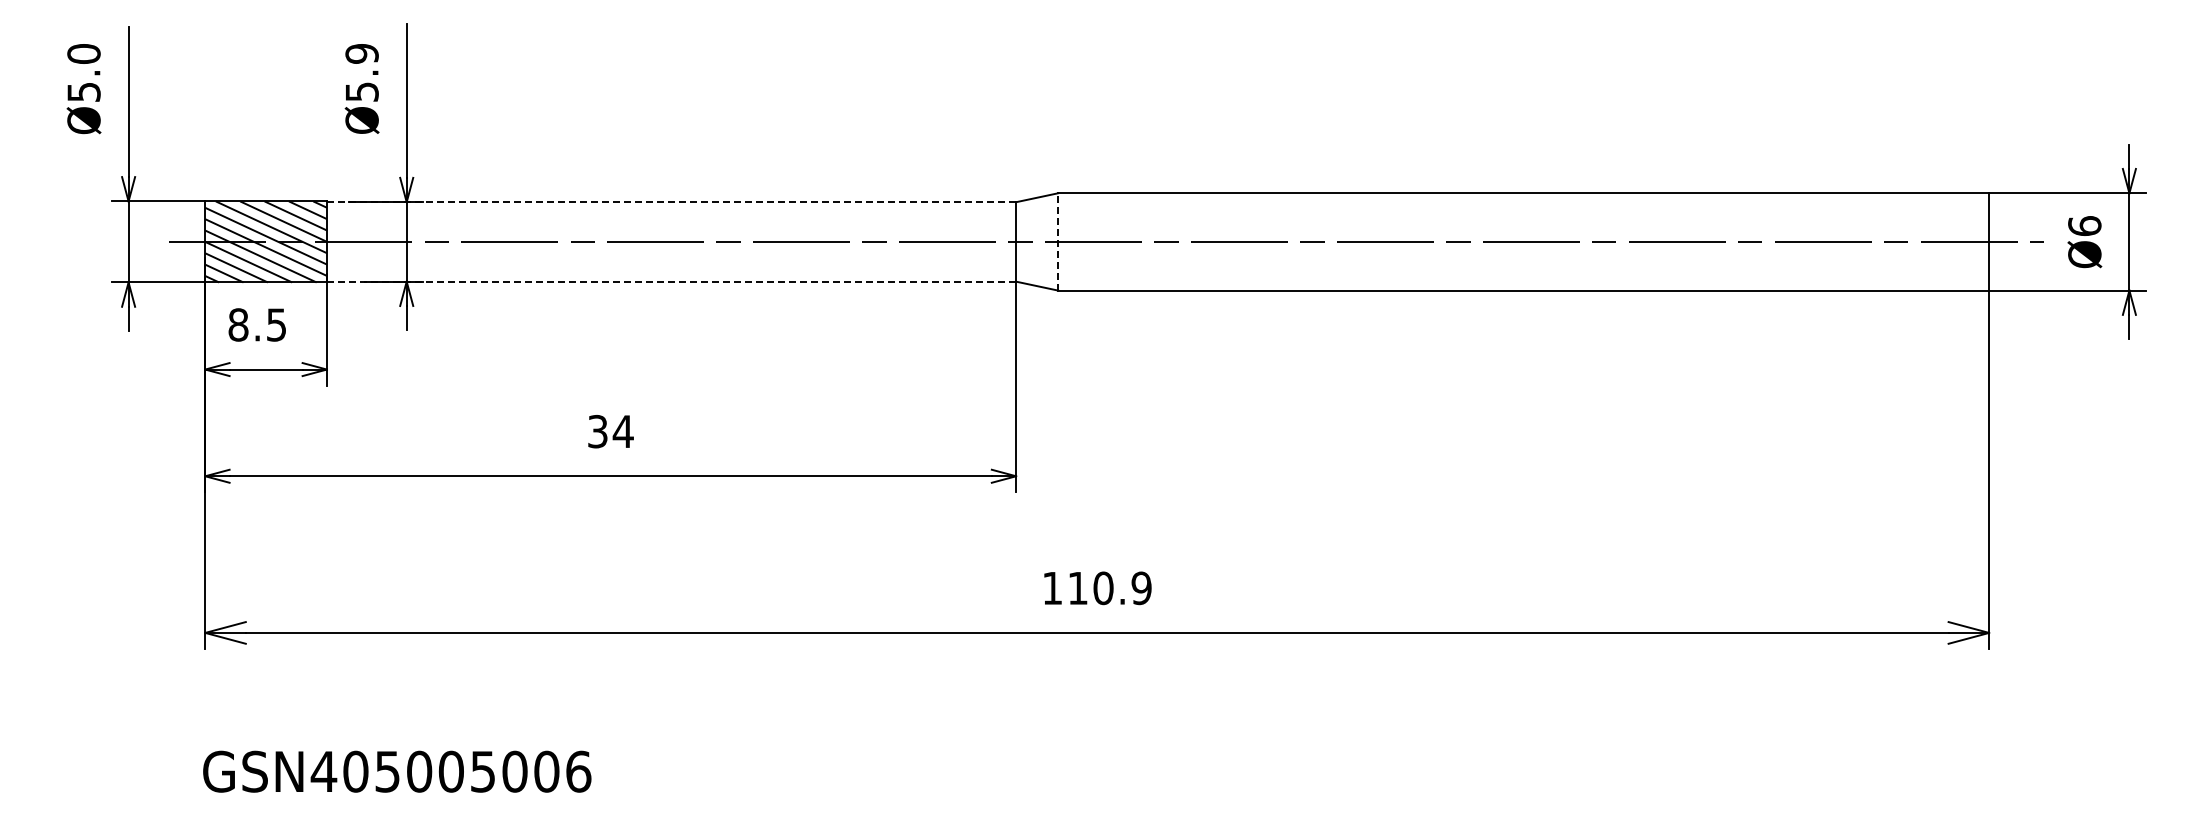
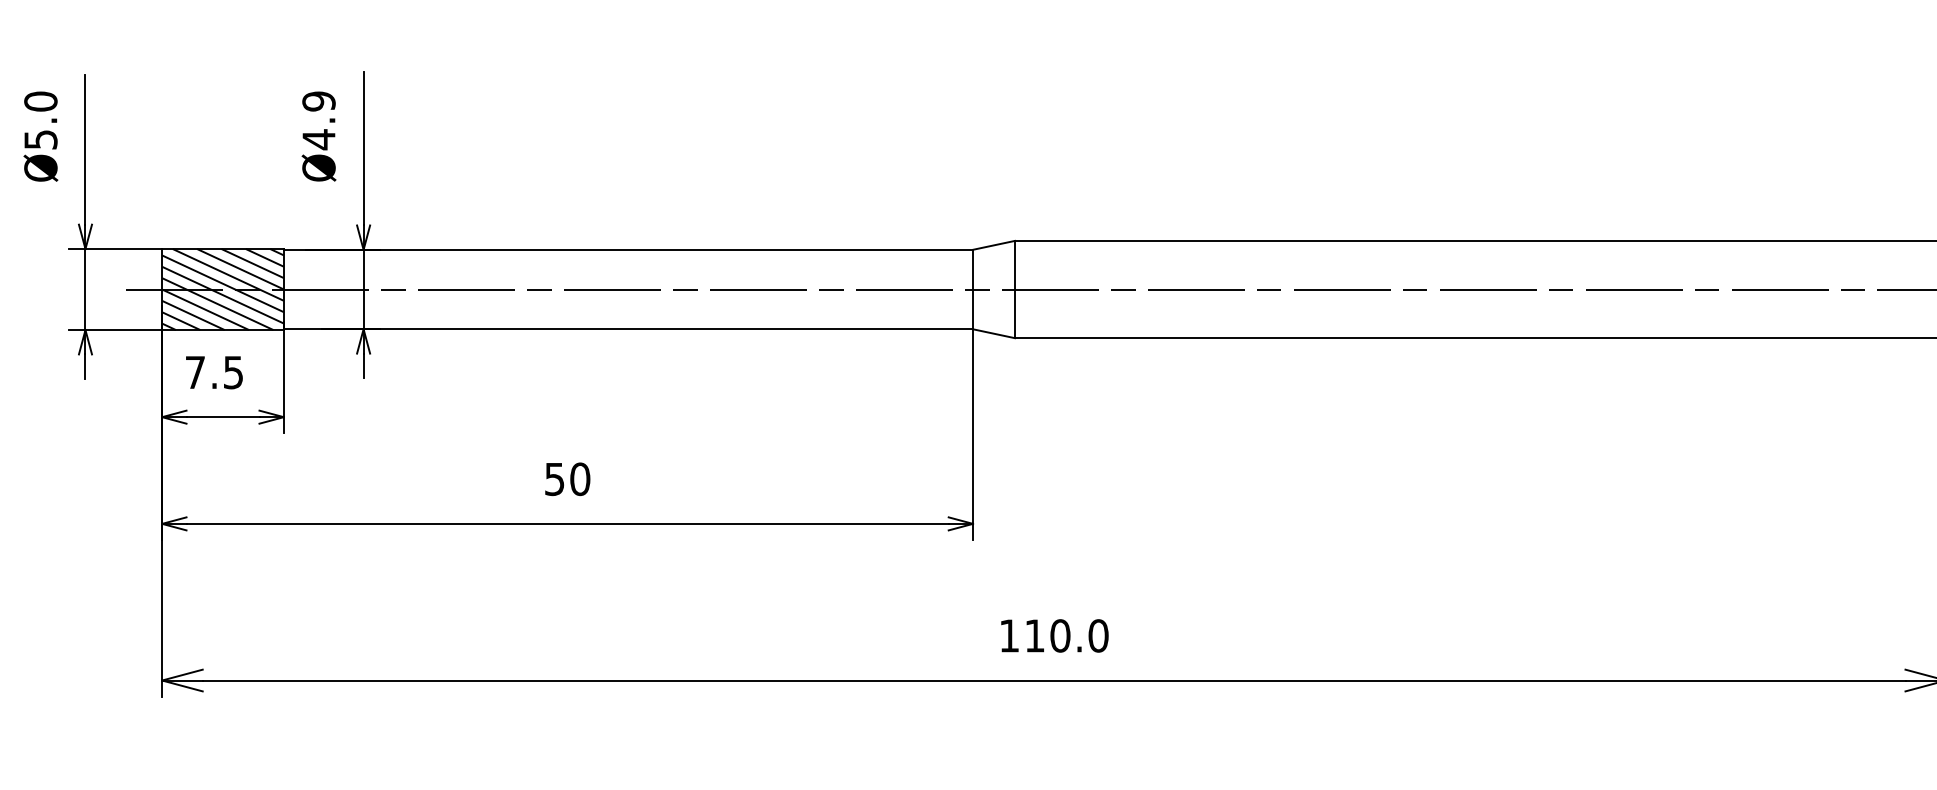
text: (362, 91) -> (319, 139), Ø5.9 -> Ø4.9
line: (671, 202) -> (628, 250), dashed -> solid
line: (1058, 241) -> (1015, 289), dashed -> solid
line: (671, 281) -> (628, 329), dashed -> solid
text: (238, 324) -> (195, 372), 8.5 -> 7.5
text: (610, 431) -> (567, 479), 34 -> 50
text: (1141, 588) -> (1098, 636), 110.9 -> 110.0

